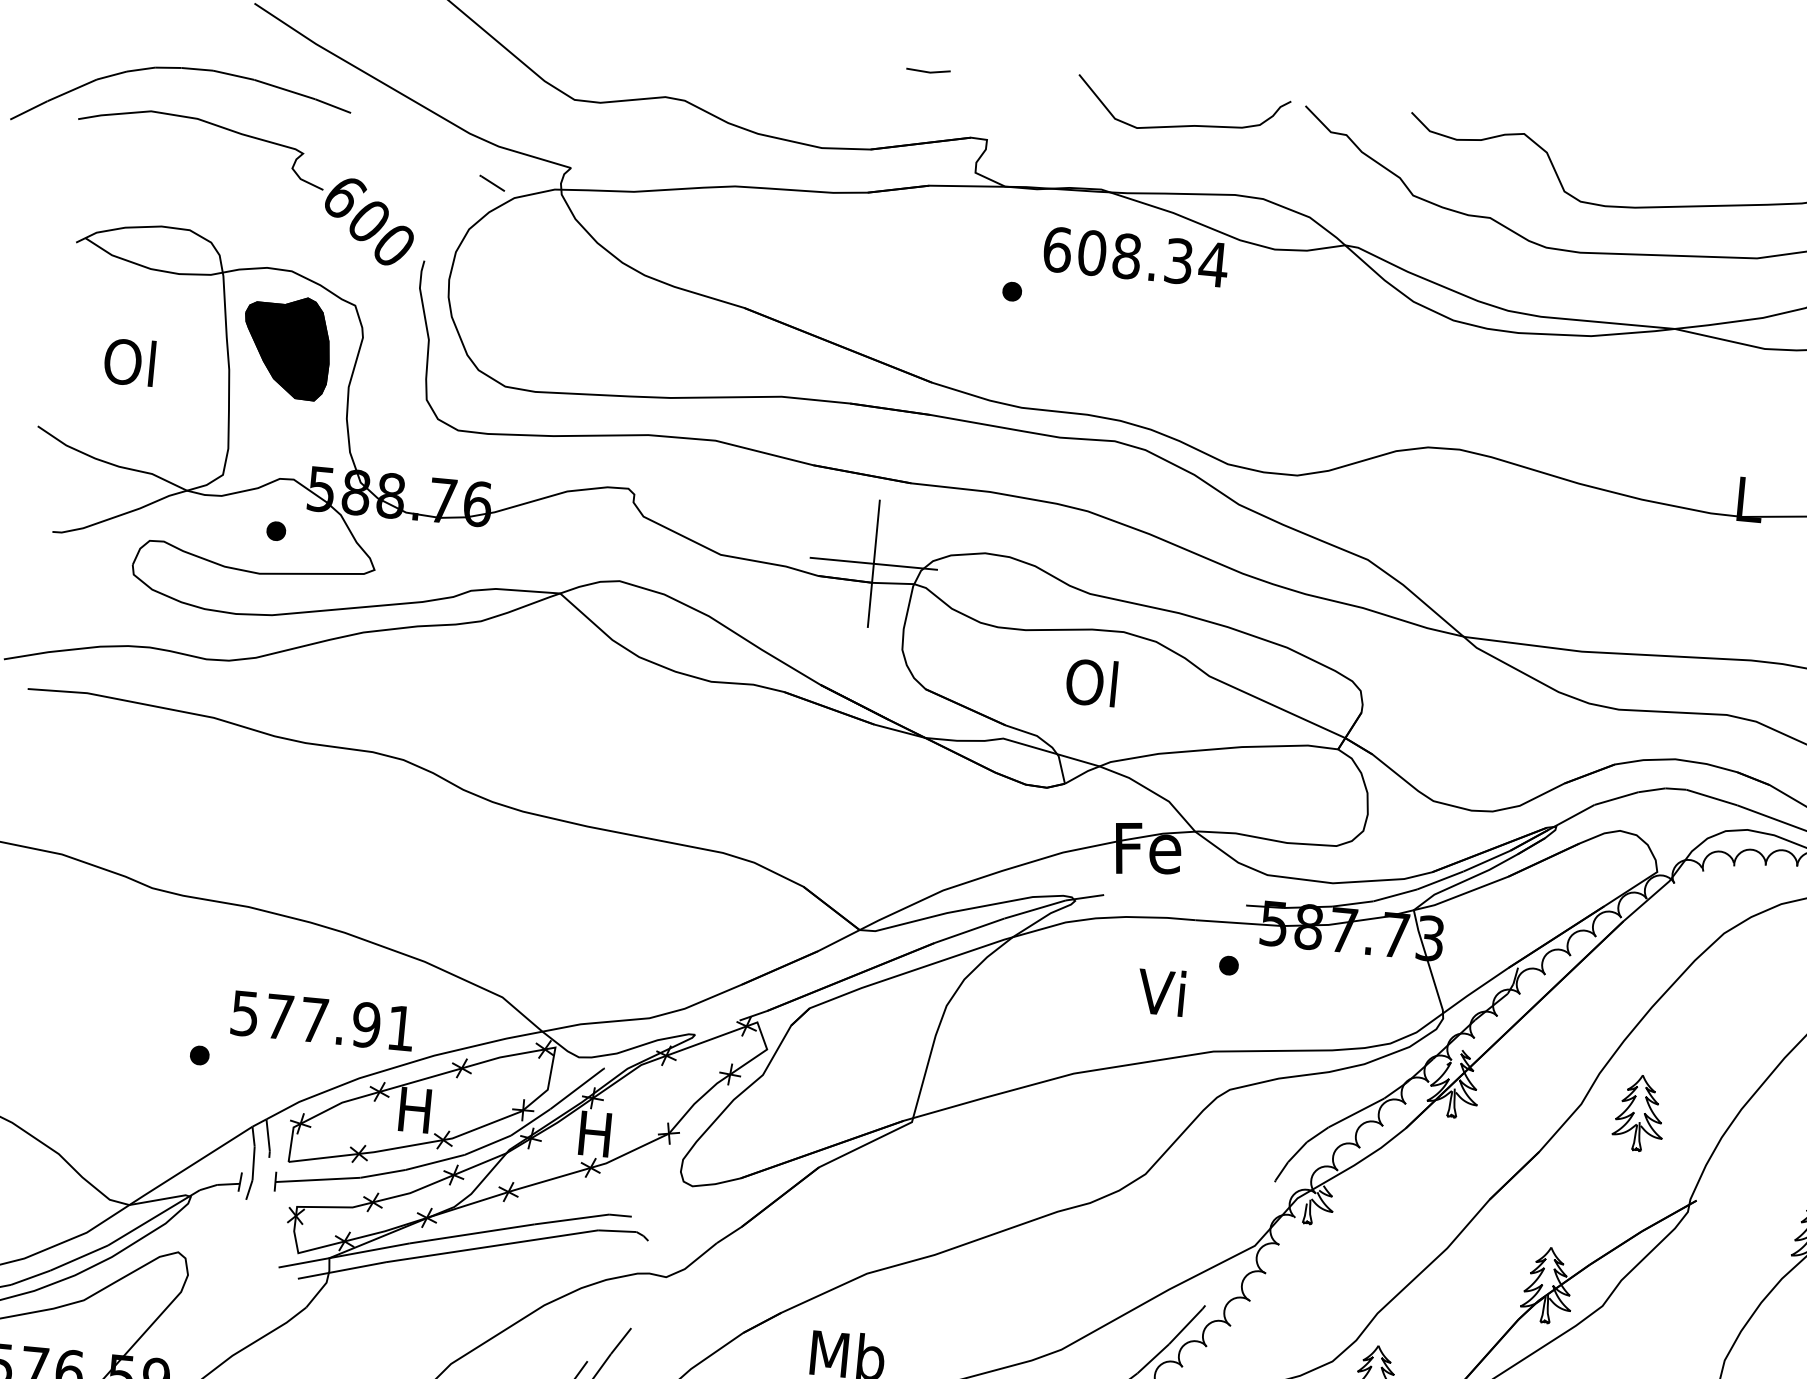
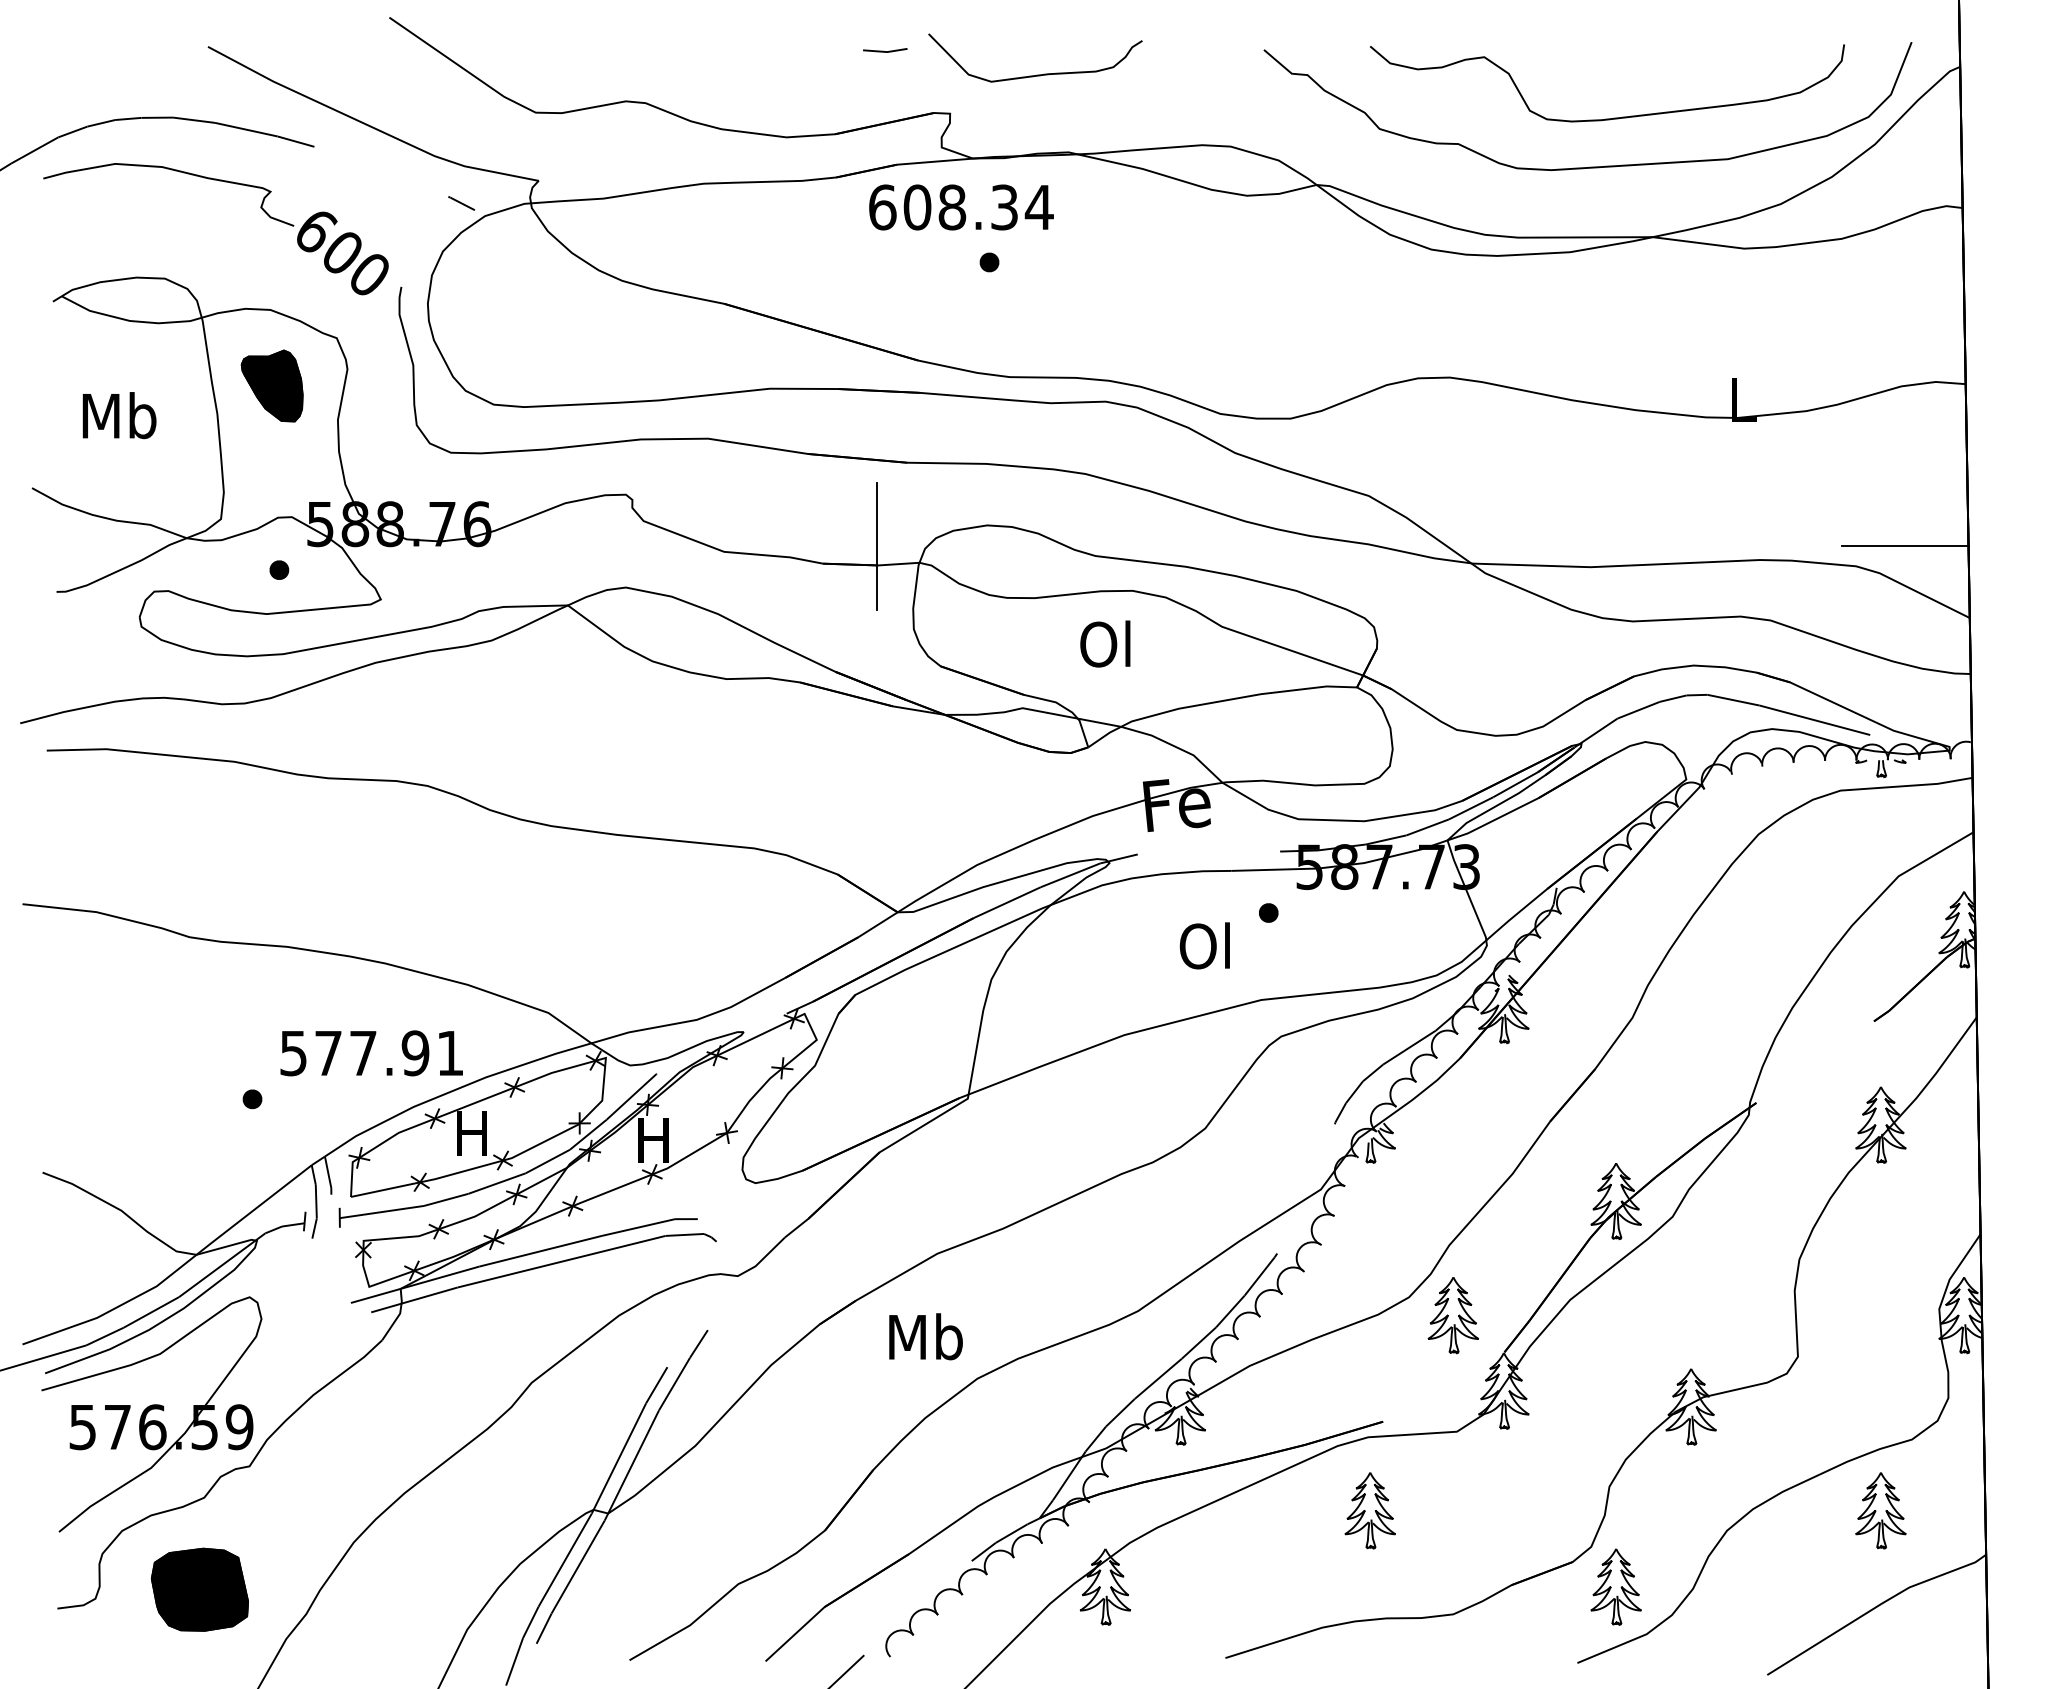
curve: (1182, 125) -> (1036, 74), moved
text: (1136, 257) -> (961, 207), moved
part: (285, 346) -> (271, 385), size x0.7
text: (131, 362) -> (119, 415), Ol -> Mb
line: (872, 563) -> (876, 546), removed
text: (1161, 991) -> (1204, 945), Vi -> Ol
part: (1638, 1113) -> (1690, 1021), removed

